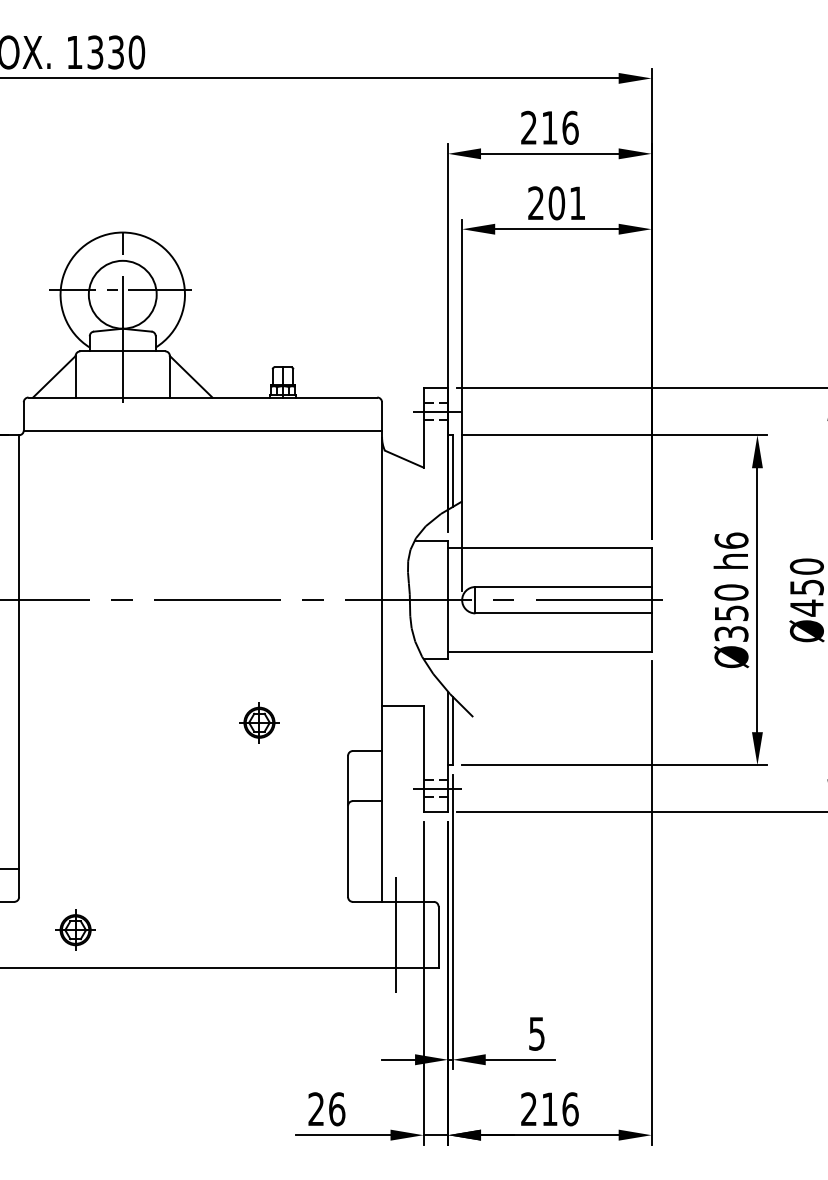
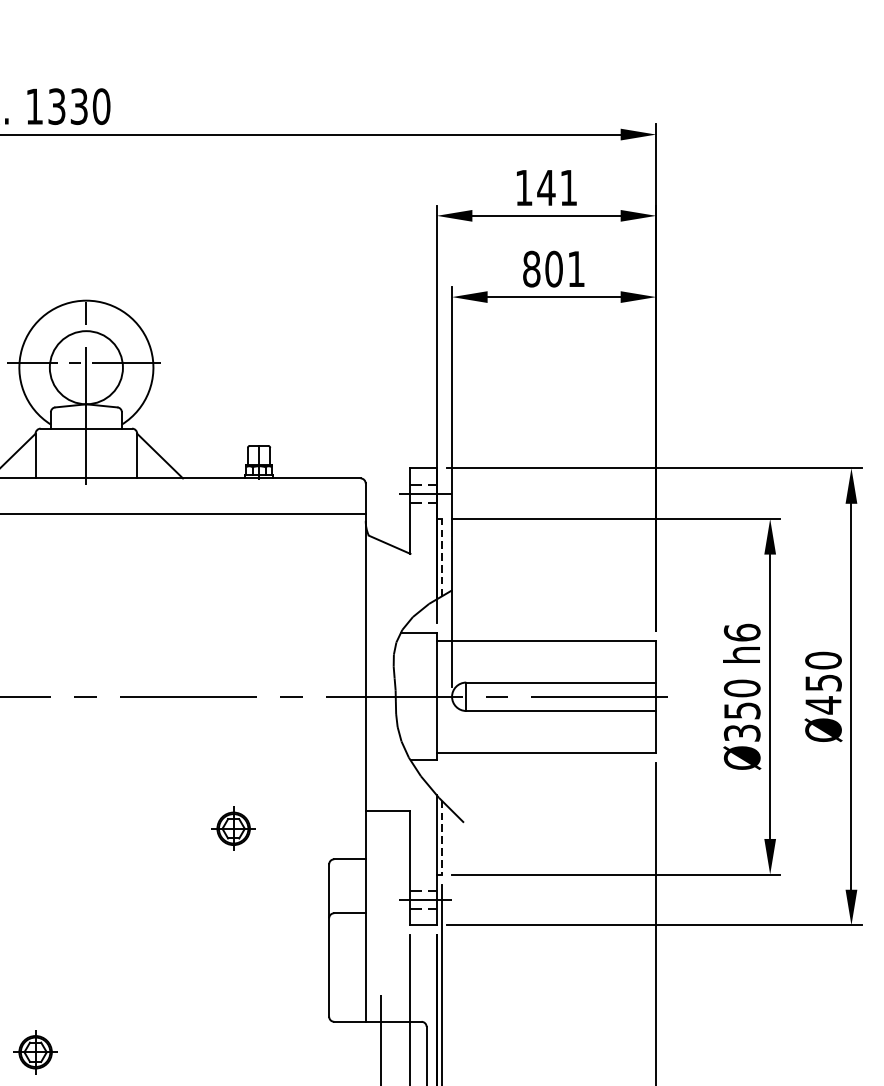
text: (549, 127) -> (546, 187), 216 -> 141
text: (536, 203) -> (532, 269), 201 -> 801
line: (452, 471) -> (441, 558), solid -> dashed
line: (452, 731) -> (441, 838), solid -> dashed

